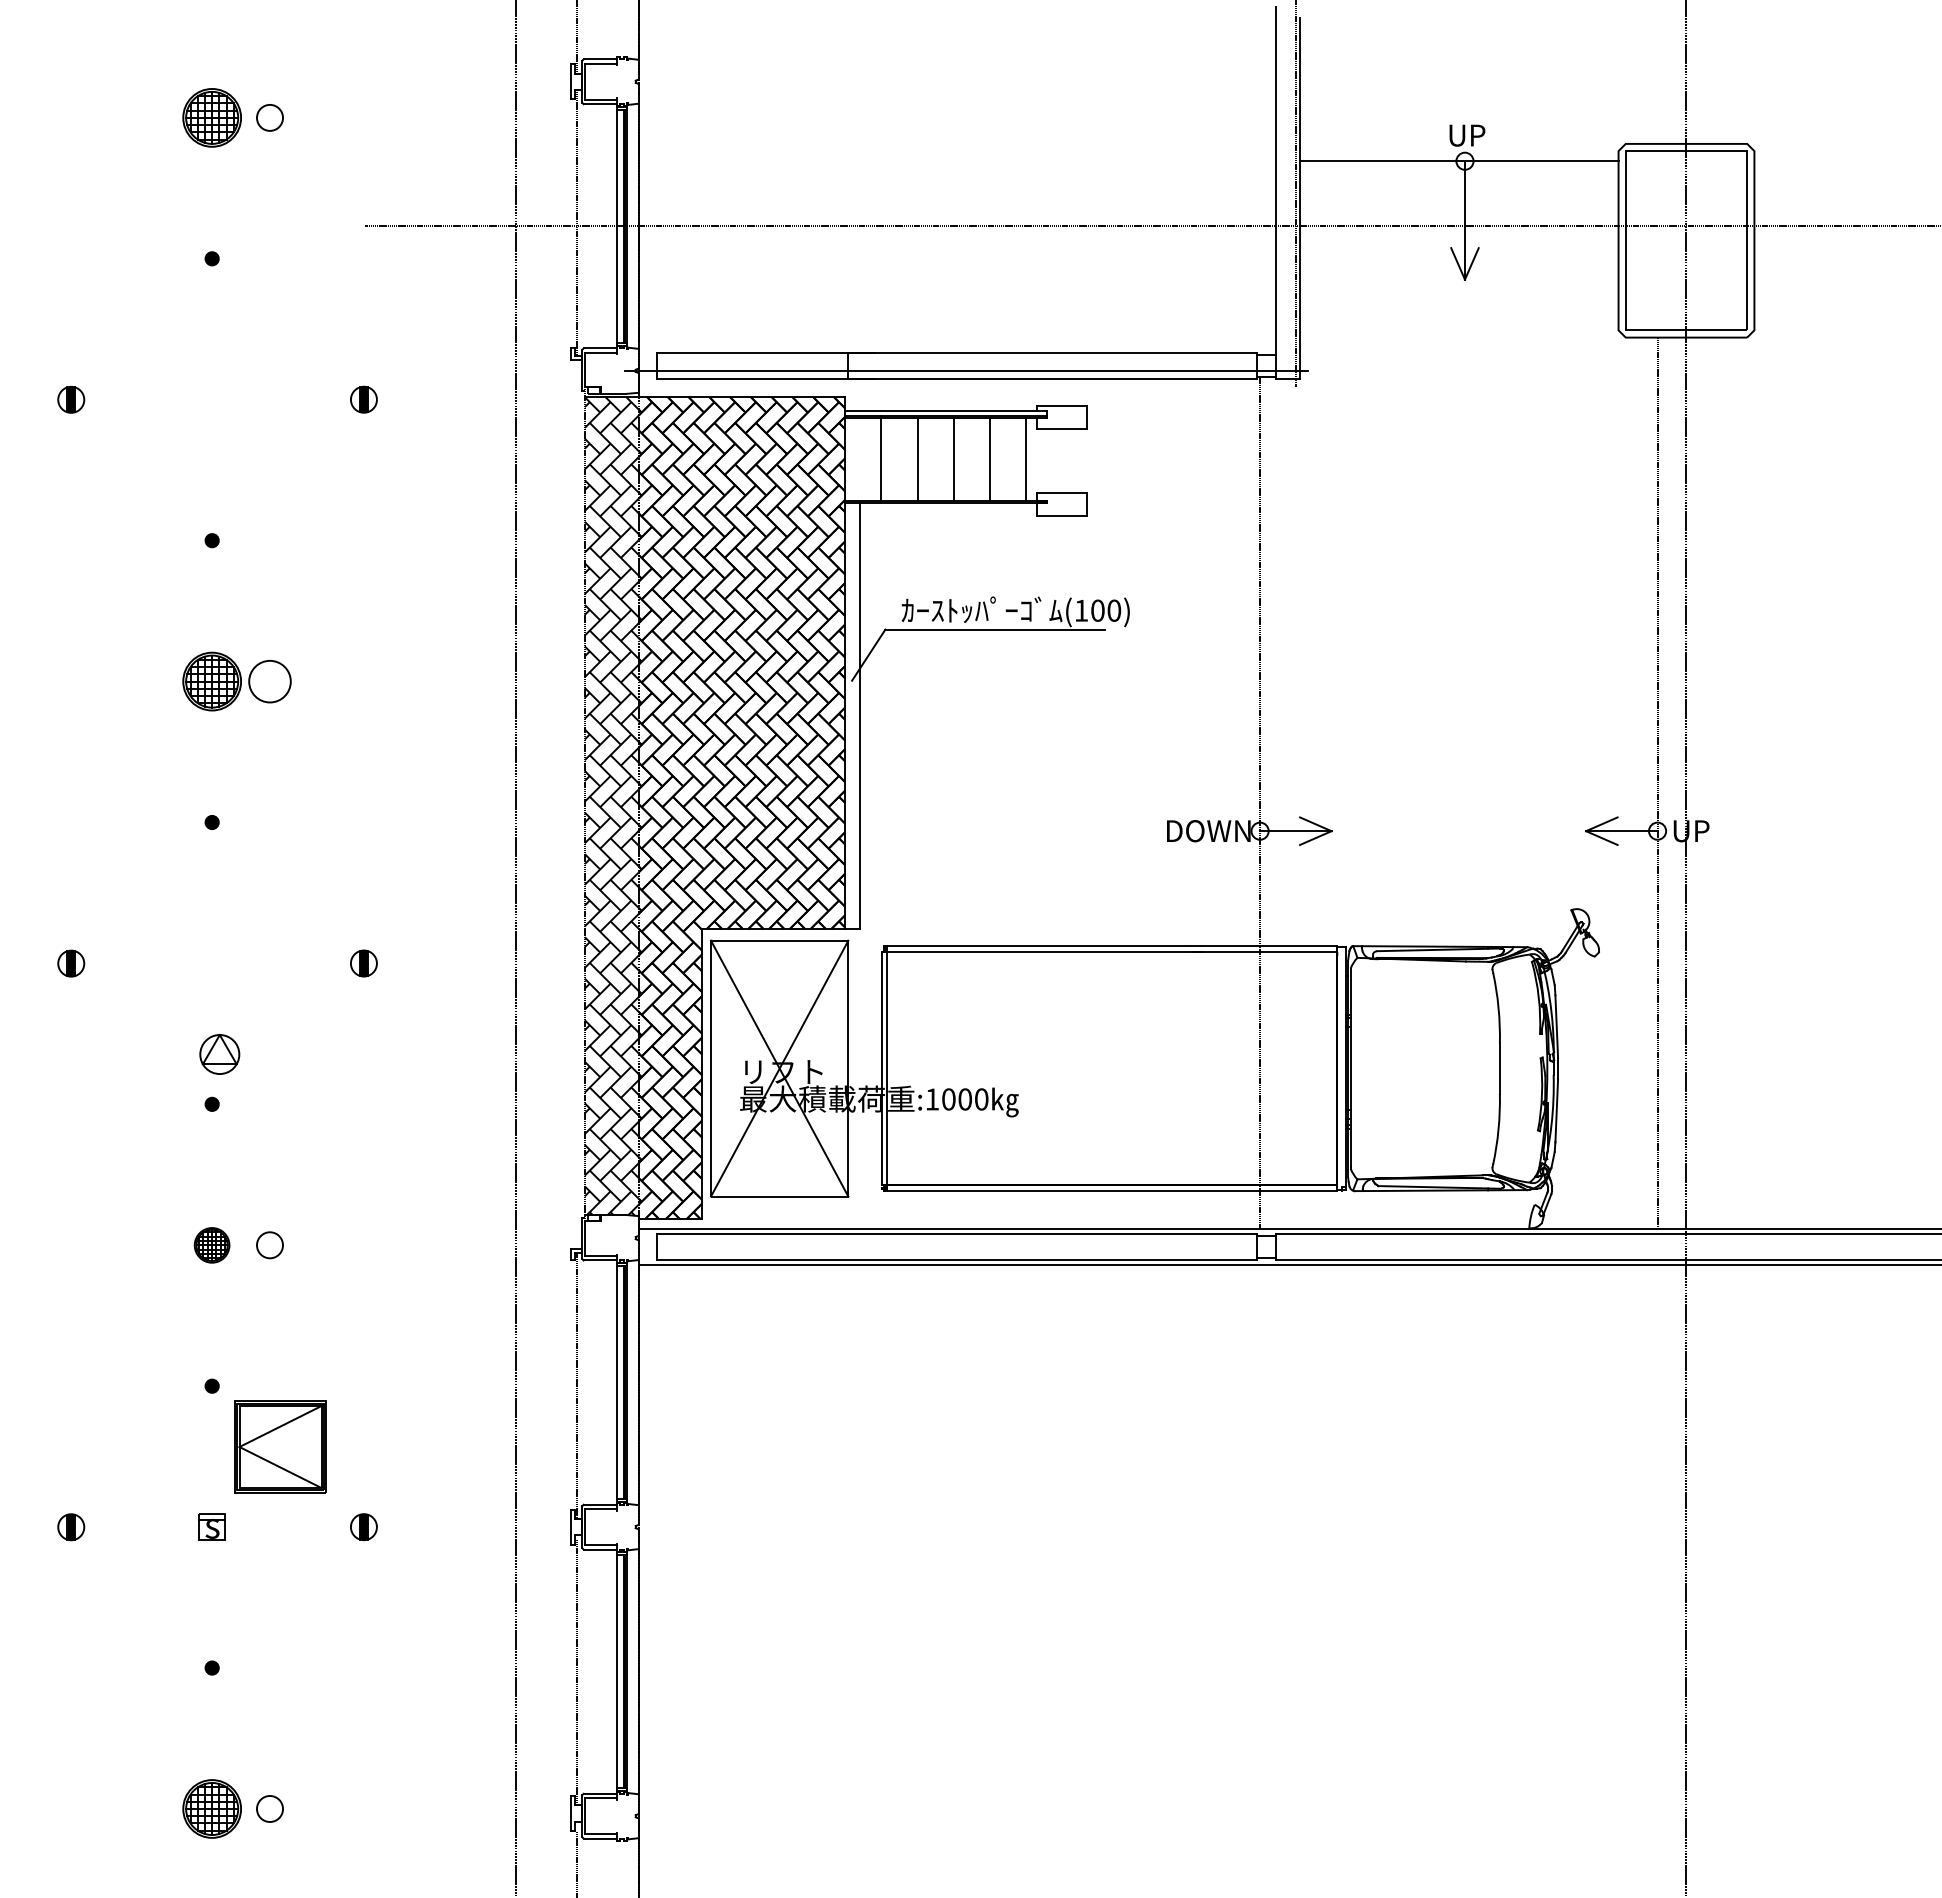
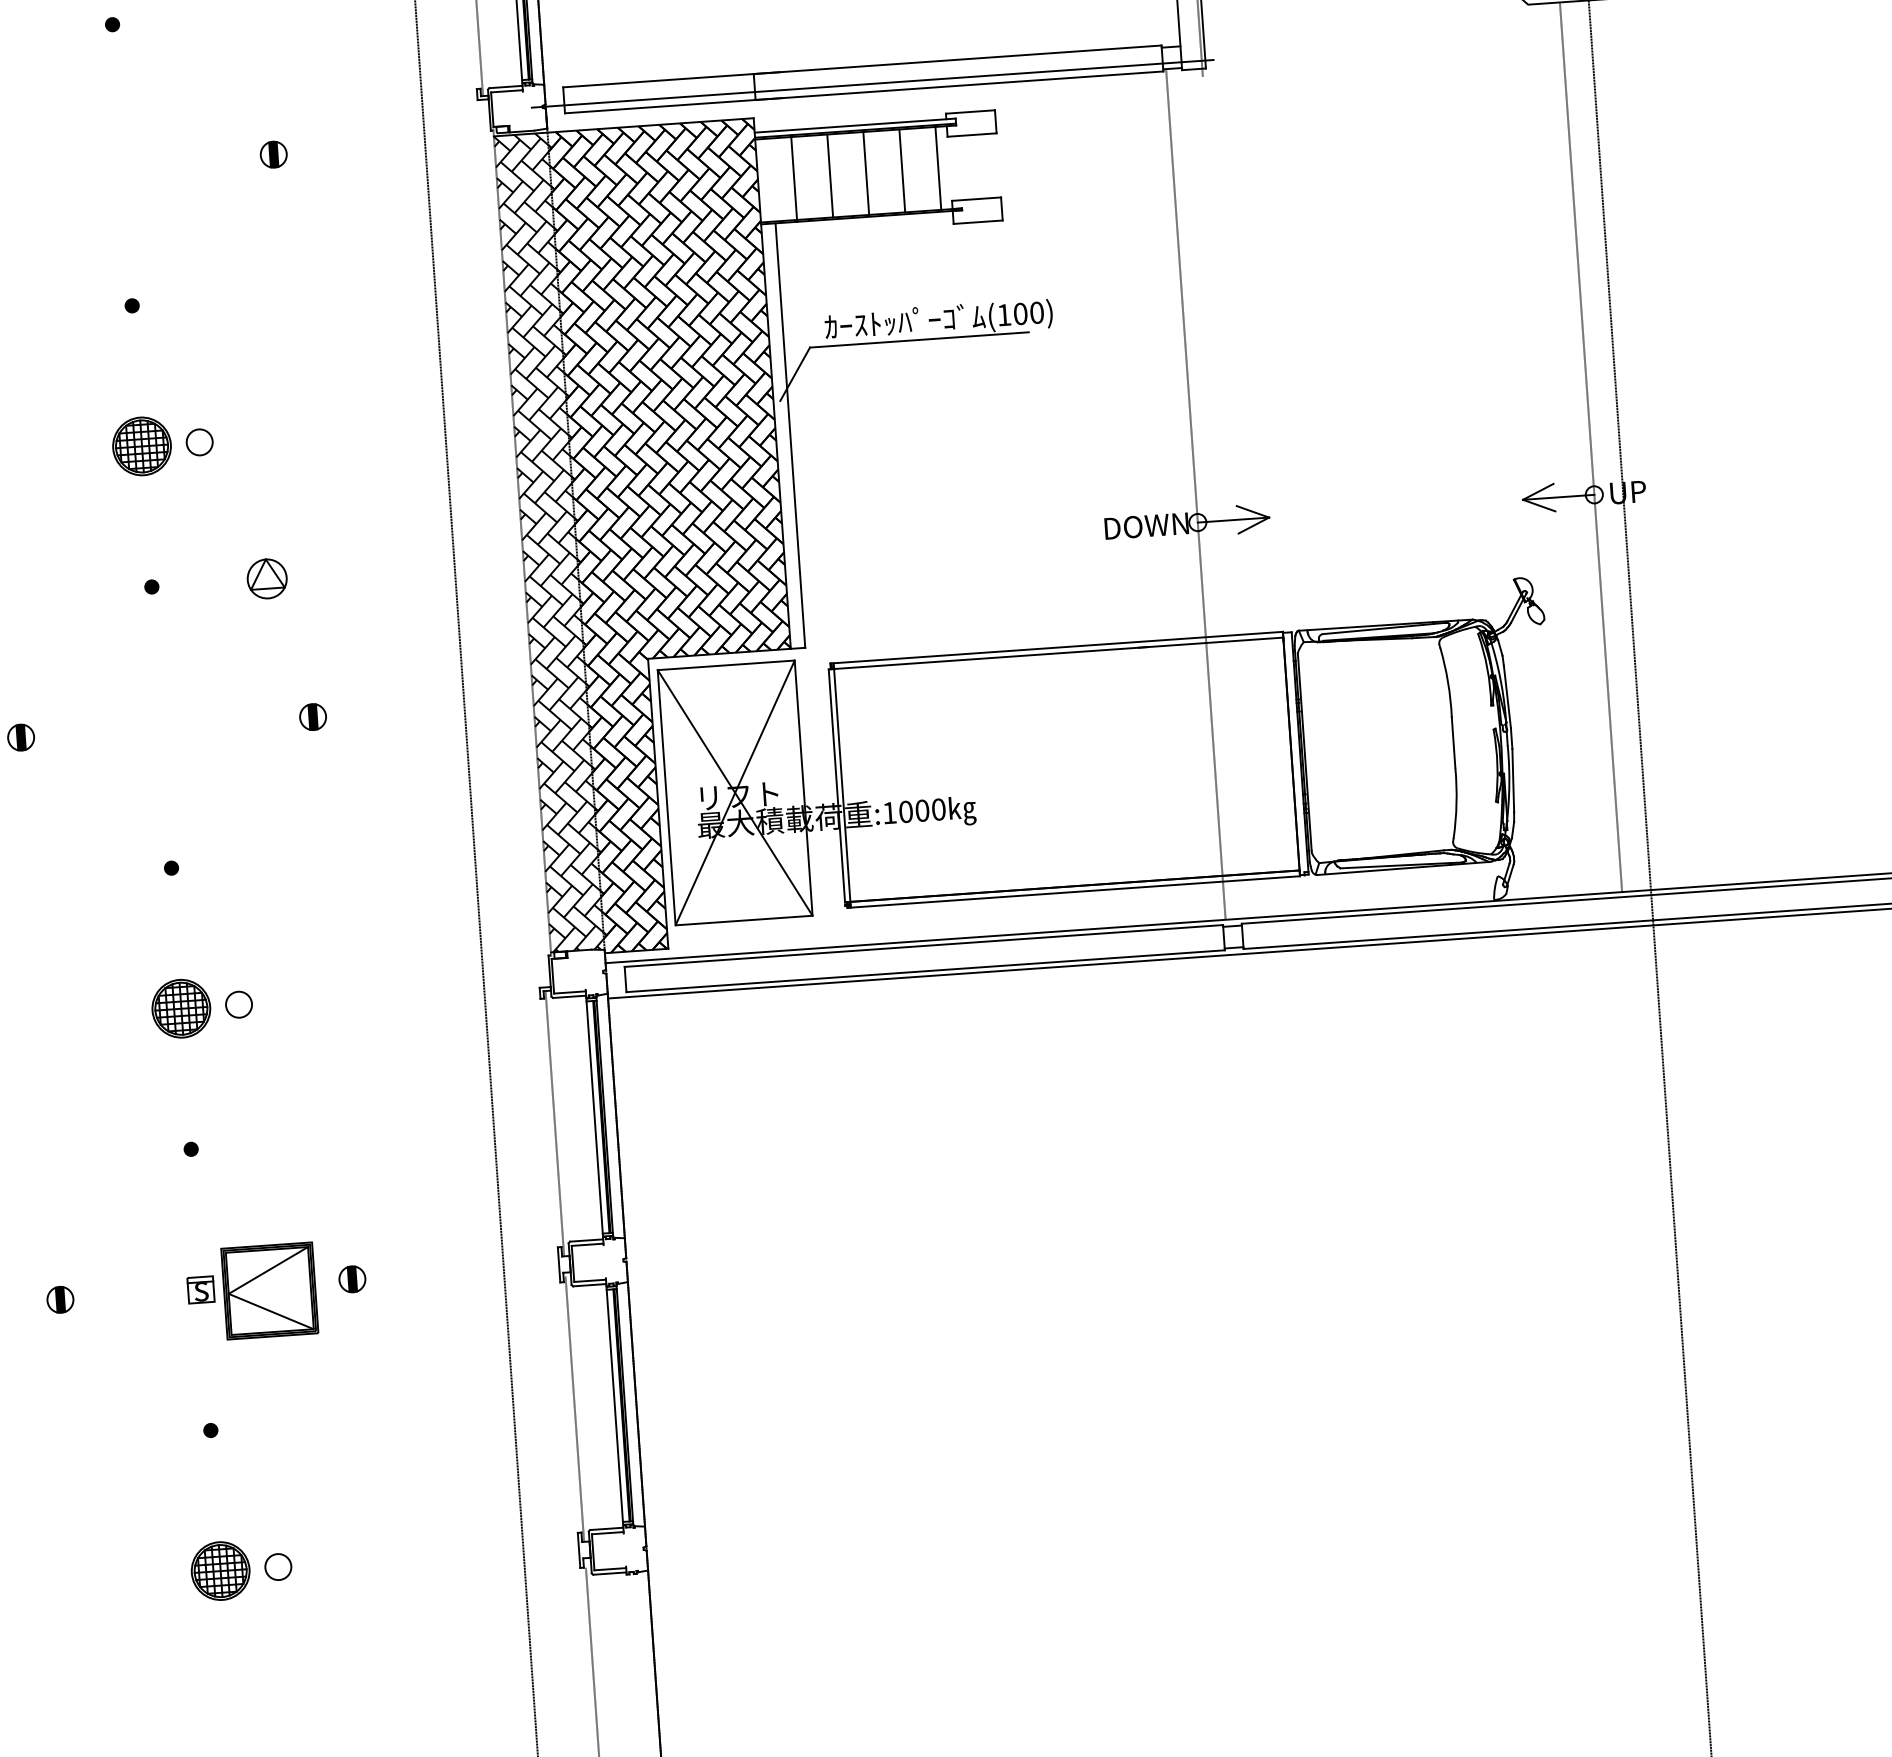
circle: (269, 681) -> (199, 442), size x0.62
part: (219, 1053) -> (266, 577), moved
part: (211, 1245) -> (180, 1009), size x1.67
part: (280, 1446) -> (269, 1290), moved

